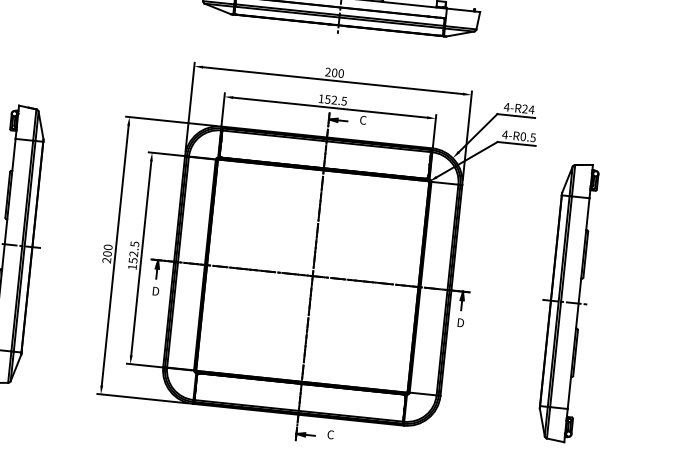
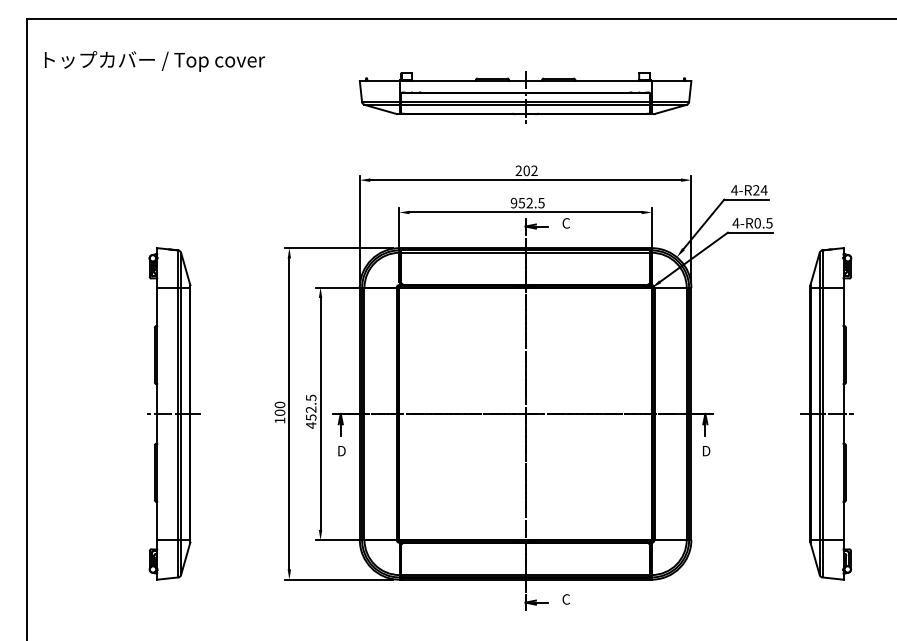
text: (341, 73) -> (534, 170), 200 -> 202
text: (320, 98) -> (513, 202), 152.5 -> 952.5
text: (106, 260) -> (279, 420), 200 -> 100
text: (132, 267) -> (311, 425), 152.5 -> 452.5

